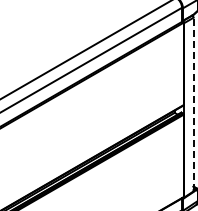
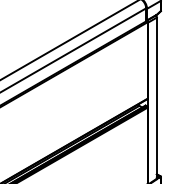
line: (193, 104) -> (156, 98), dashed -> solid

